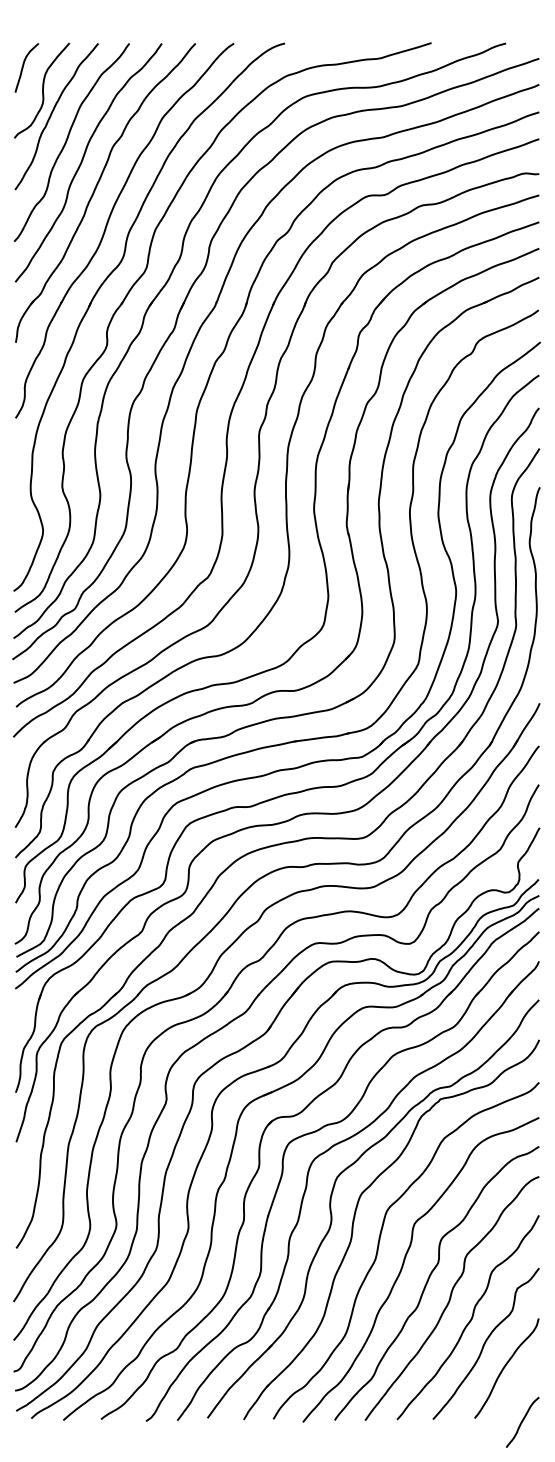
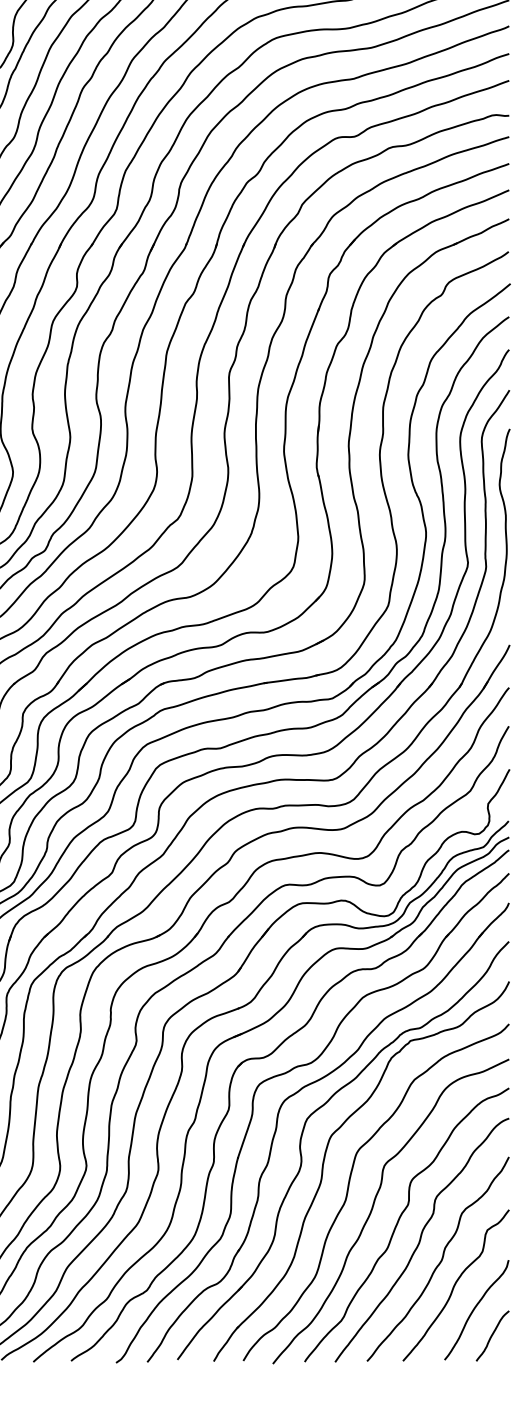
curve: (522, 1421) -> (492, 1335), moved

